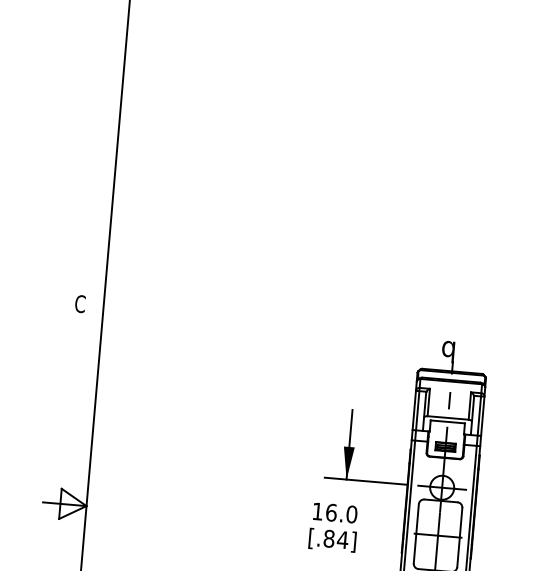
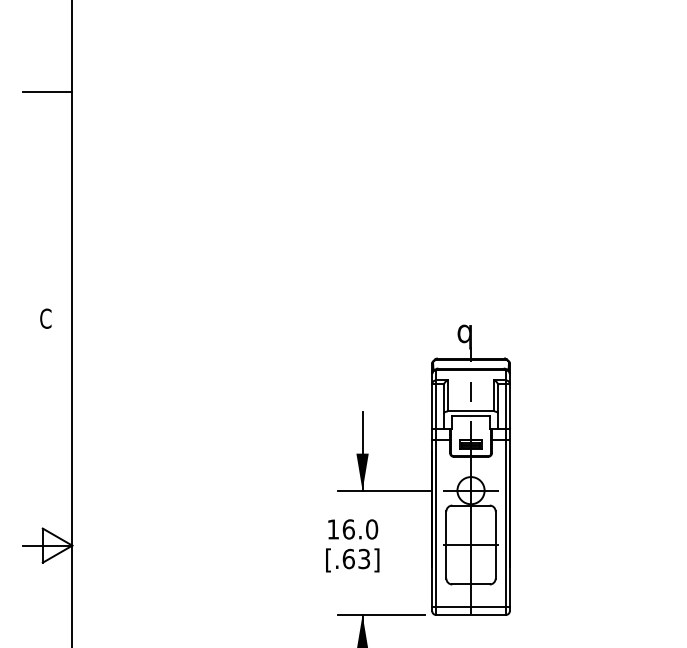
line: (98, 103) -> (47, 91), added
text: (336, 538) -> (356, 558), [.84] -> [.63]

